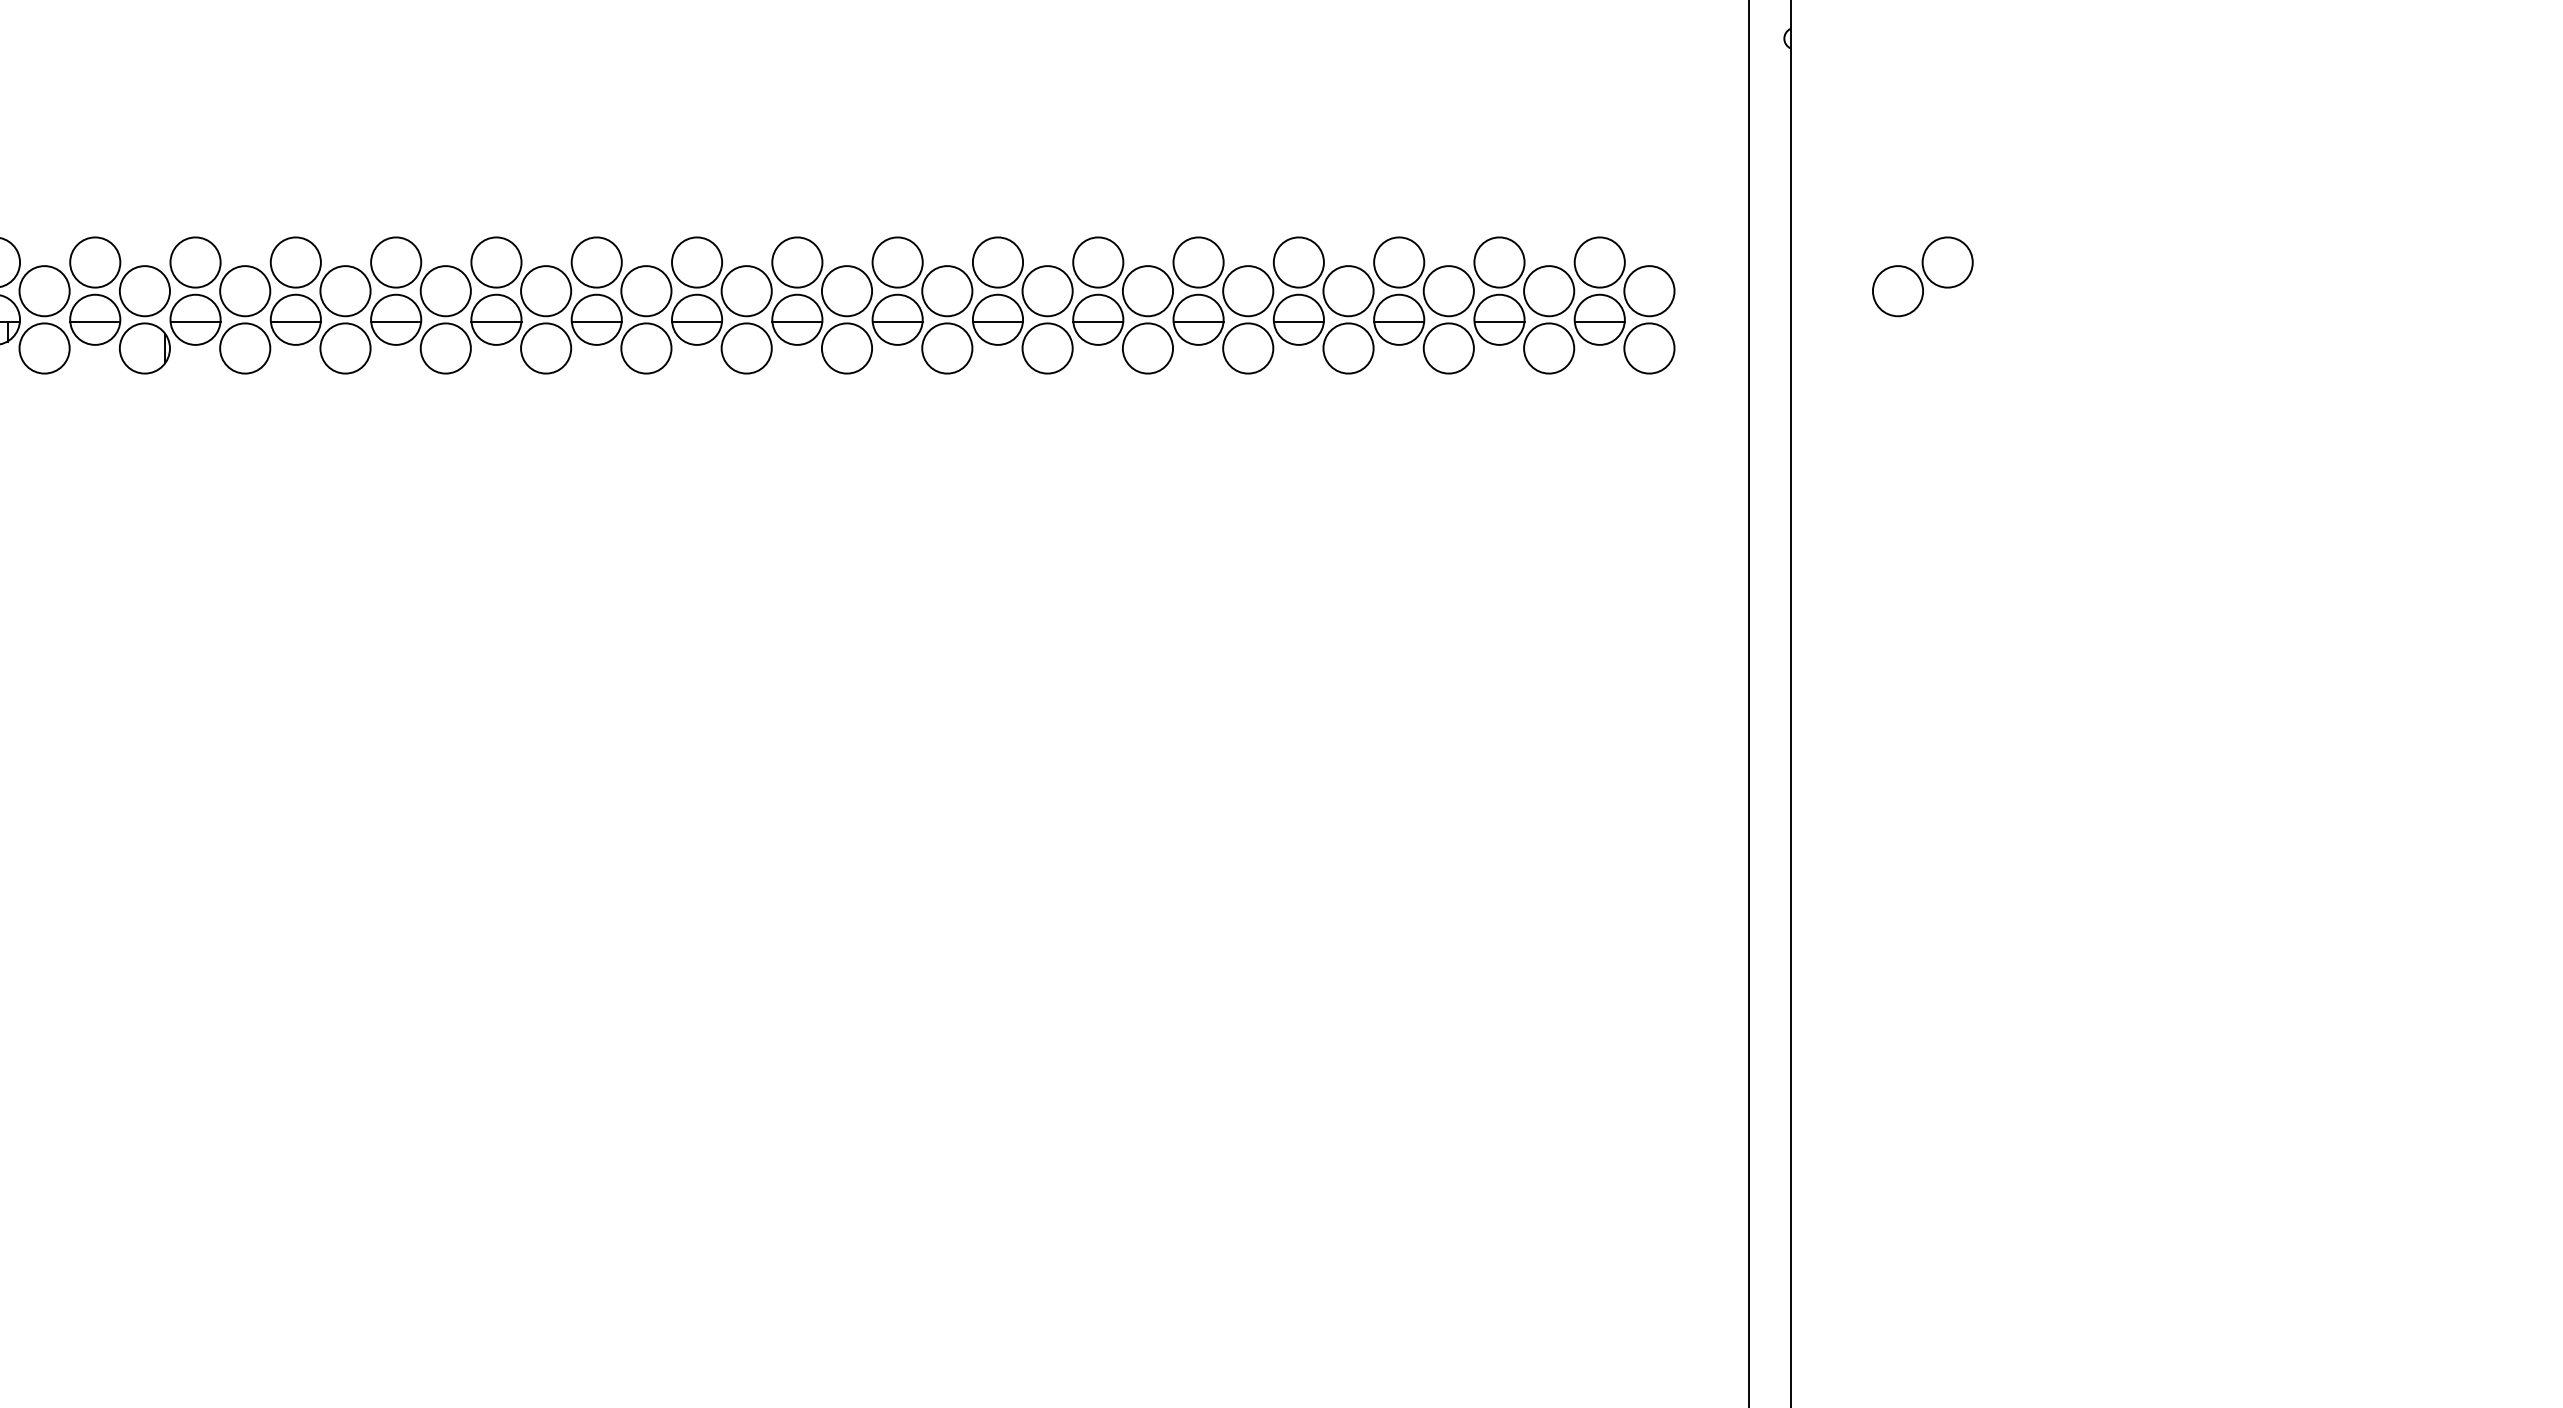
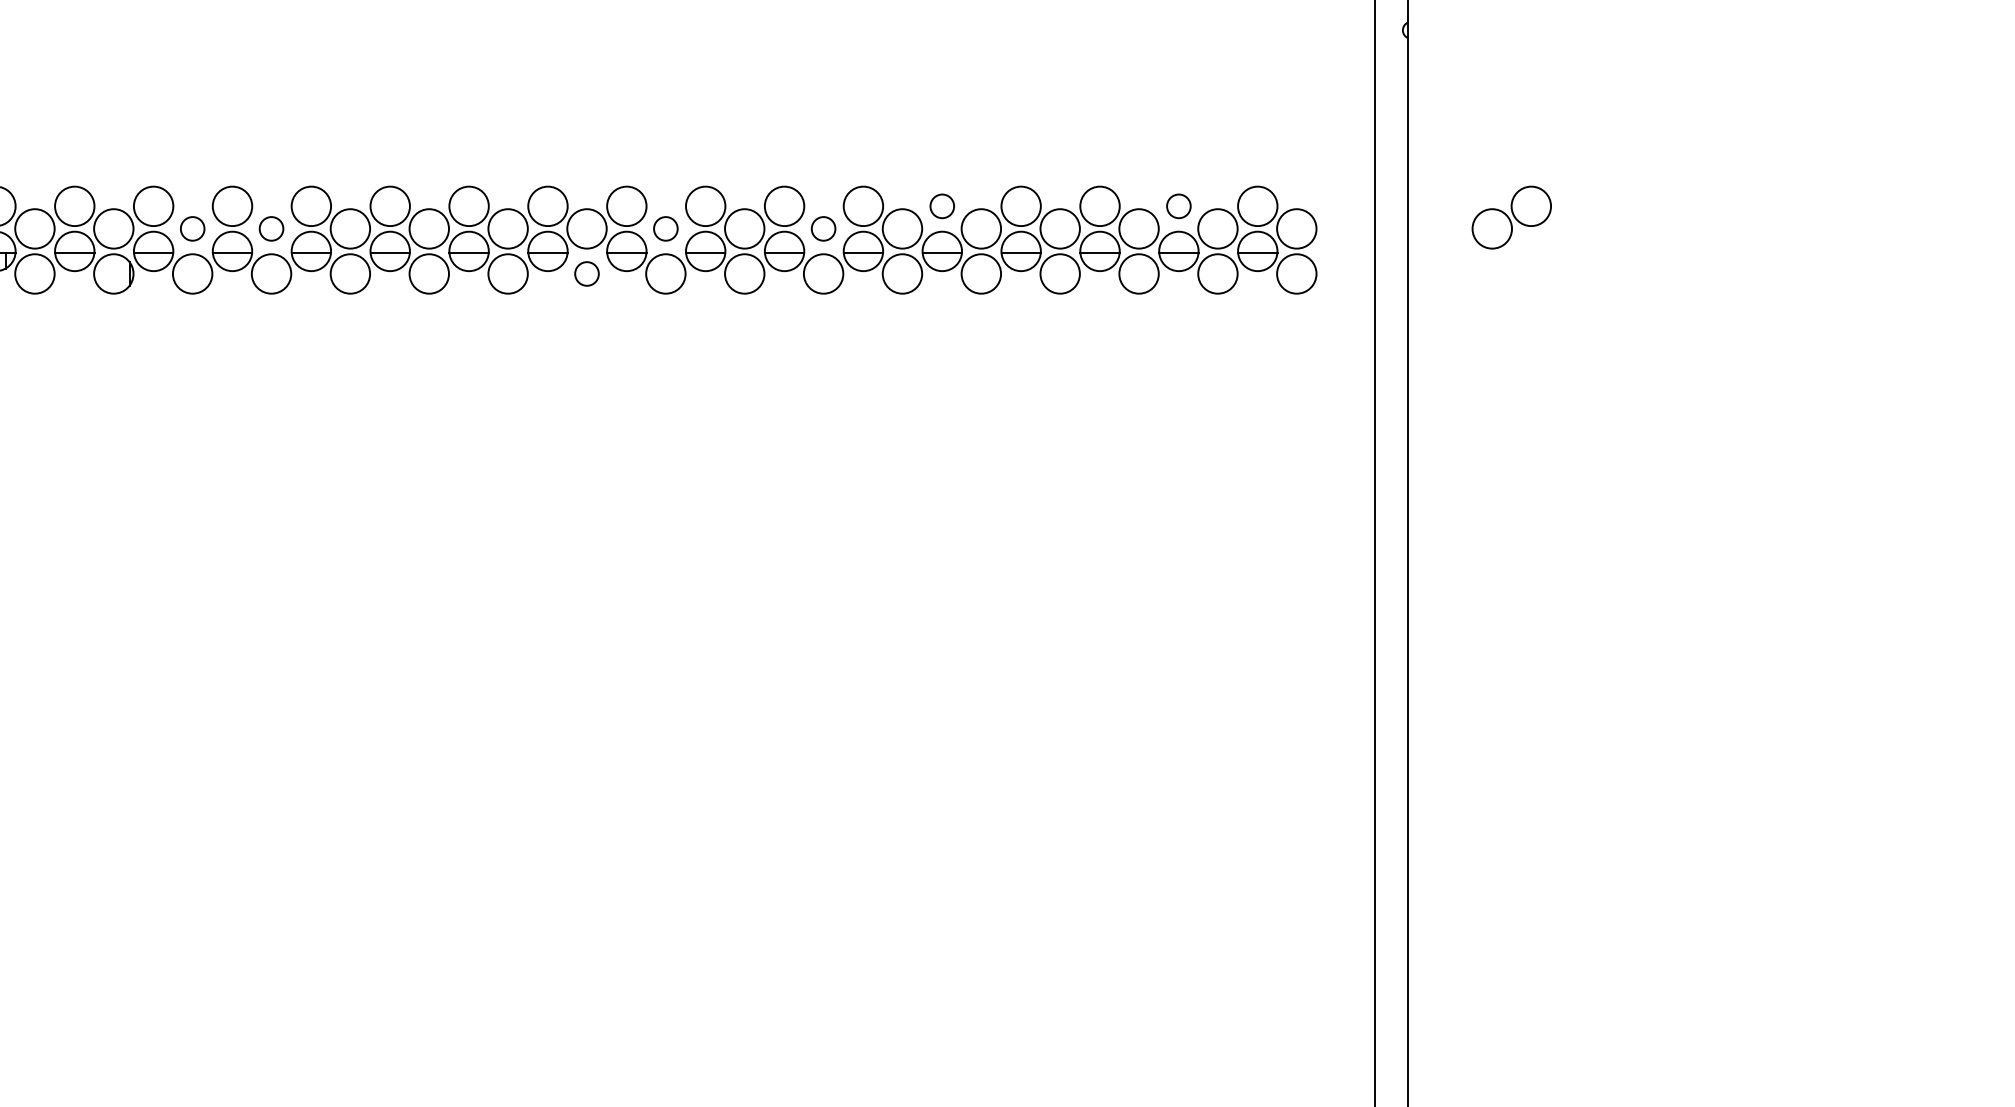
circle: (1198, 262) -> (942, 206), size x0.6
circle: (1498, 262) -> (1178, 206), size x0.6
circle: (244, 290) -> (192, 228), size x0.6
circle: (345, 290) -> (271, 228), size x0.6
circle: (846, 290) -> (665, 228), size x0.6
circle: (1047, 290) -> (823, 228), size x0.6
circle: (746, 347) -> (586, 273), size x0.6

